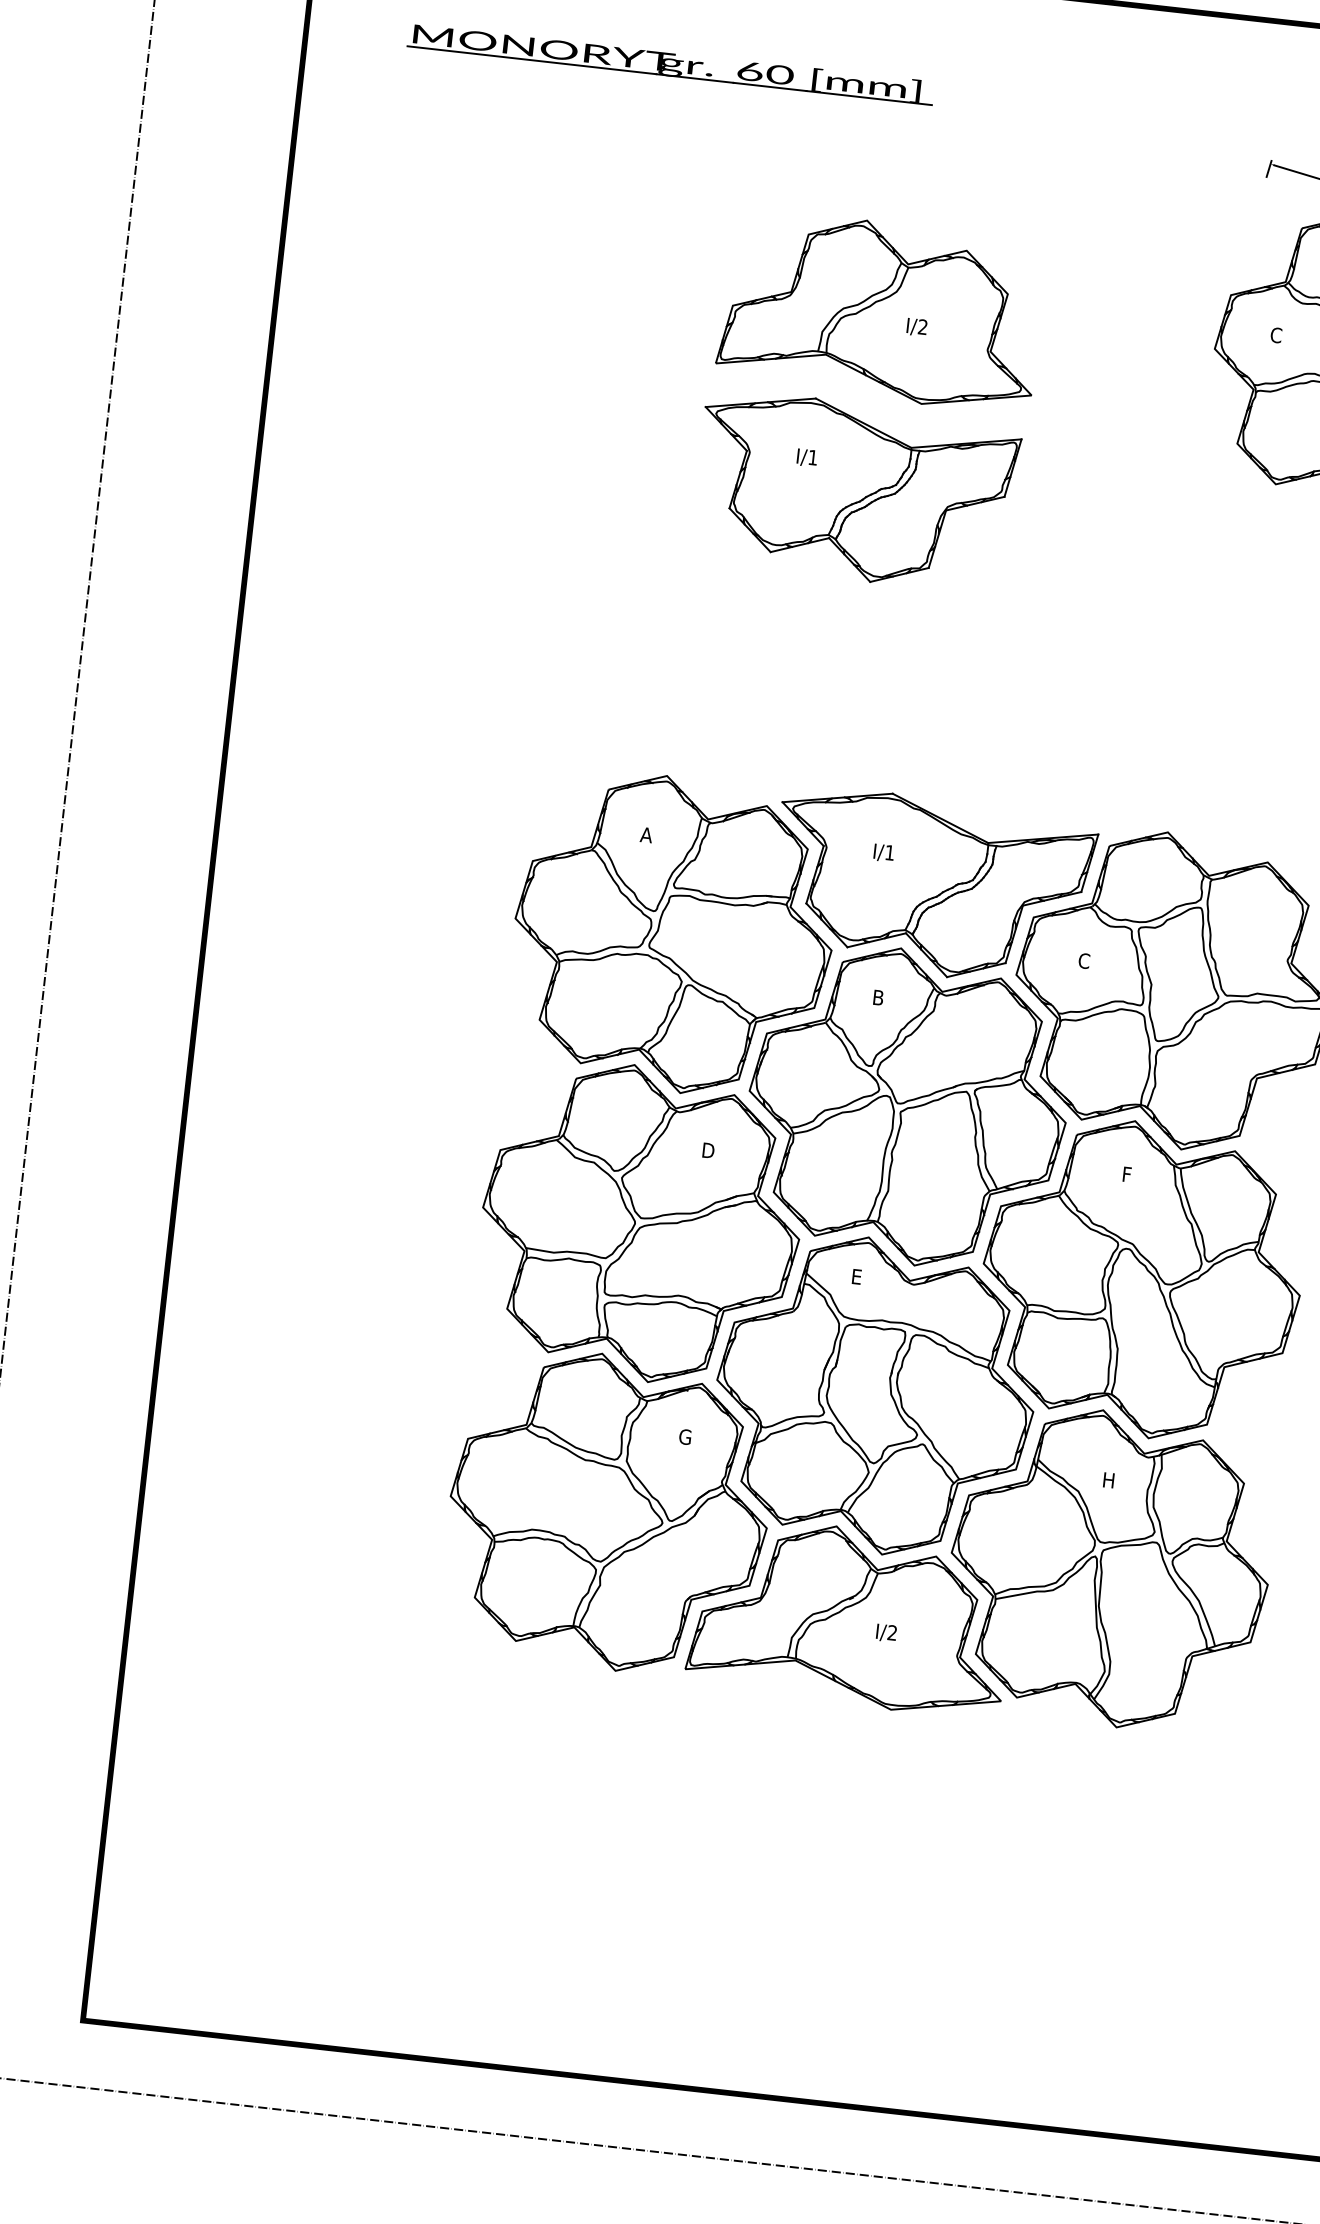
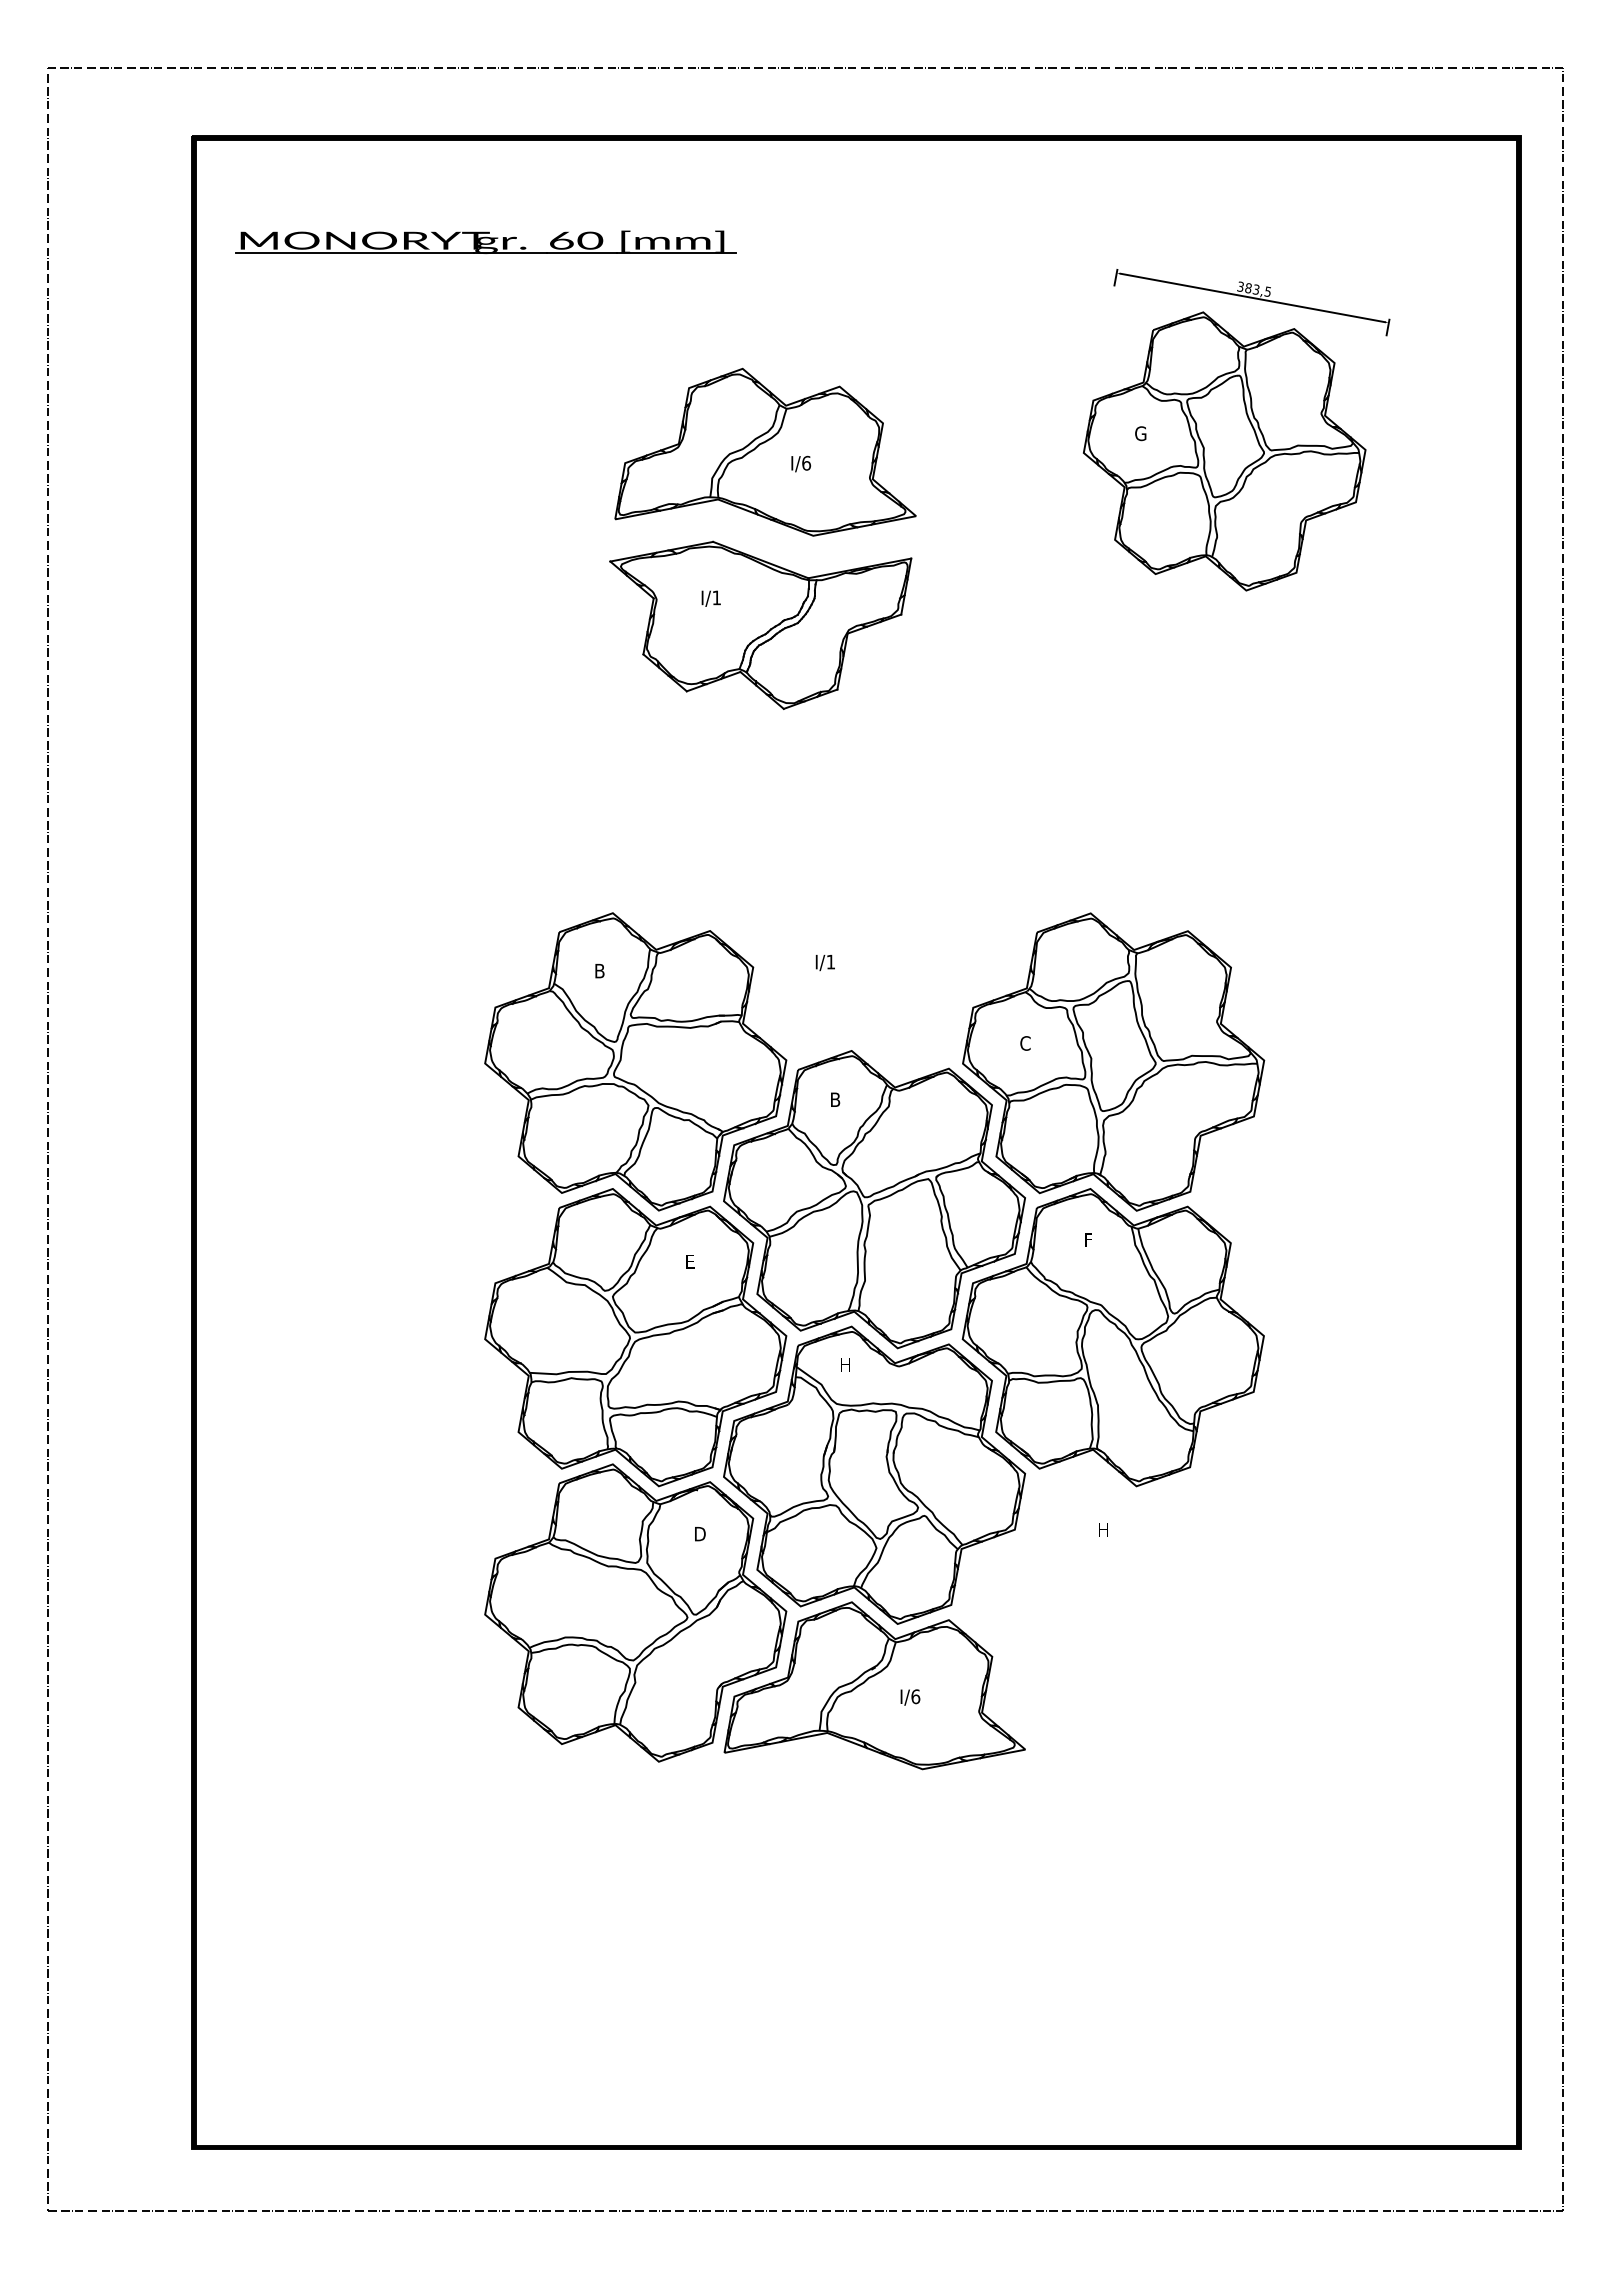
part: (670, 63) -> (485, 241), moved
text: (923, 326) -> (806, 462), I/2 -> I/6
text: (1279, 335) -> (1143, 433), C -> G
text: (646, 834) -> (599, 970), A -> B
part: (932, 886) -> (874, 989), removed
text: (708, 1150) -> (691, 1261), D -> E
text: (857, 1276) -> (845, 1364), E -> H
text: (684, 1436) -> (699, 1533), G -> D
part: (1109, 1567) -> (1113, 1612), removed
text: (892, 1632) -> (915, 1696), I/2 -> I/6

